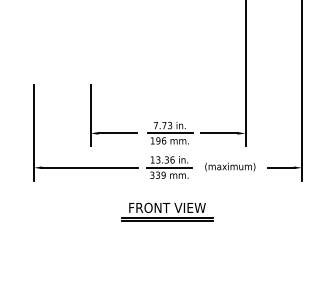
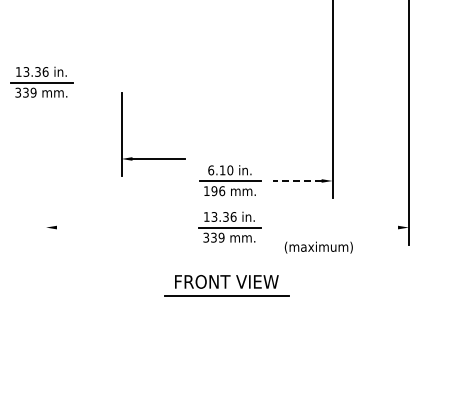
part: (30, 59) -> (41, 81), added
text: (162, 125) -> (220, 170), 7.73 -> 6.10
line: (34, 132) -> (46, 179), removed
part: (114, 133) -> (153, 158), moved
line: (218, 133) -> (296, 180), solid -> dashed
line: (89, 167) -> (121, 227), removed
text: (230, 167) -> (318, 247), moved
line: (280, 167) -> (380, 227), removed
line: (167, 220) -> (226, 299), removed

